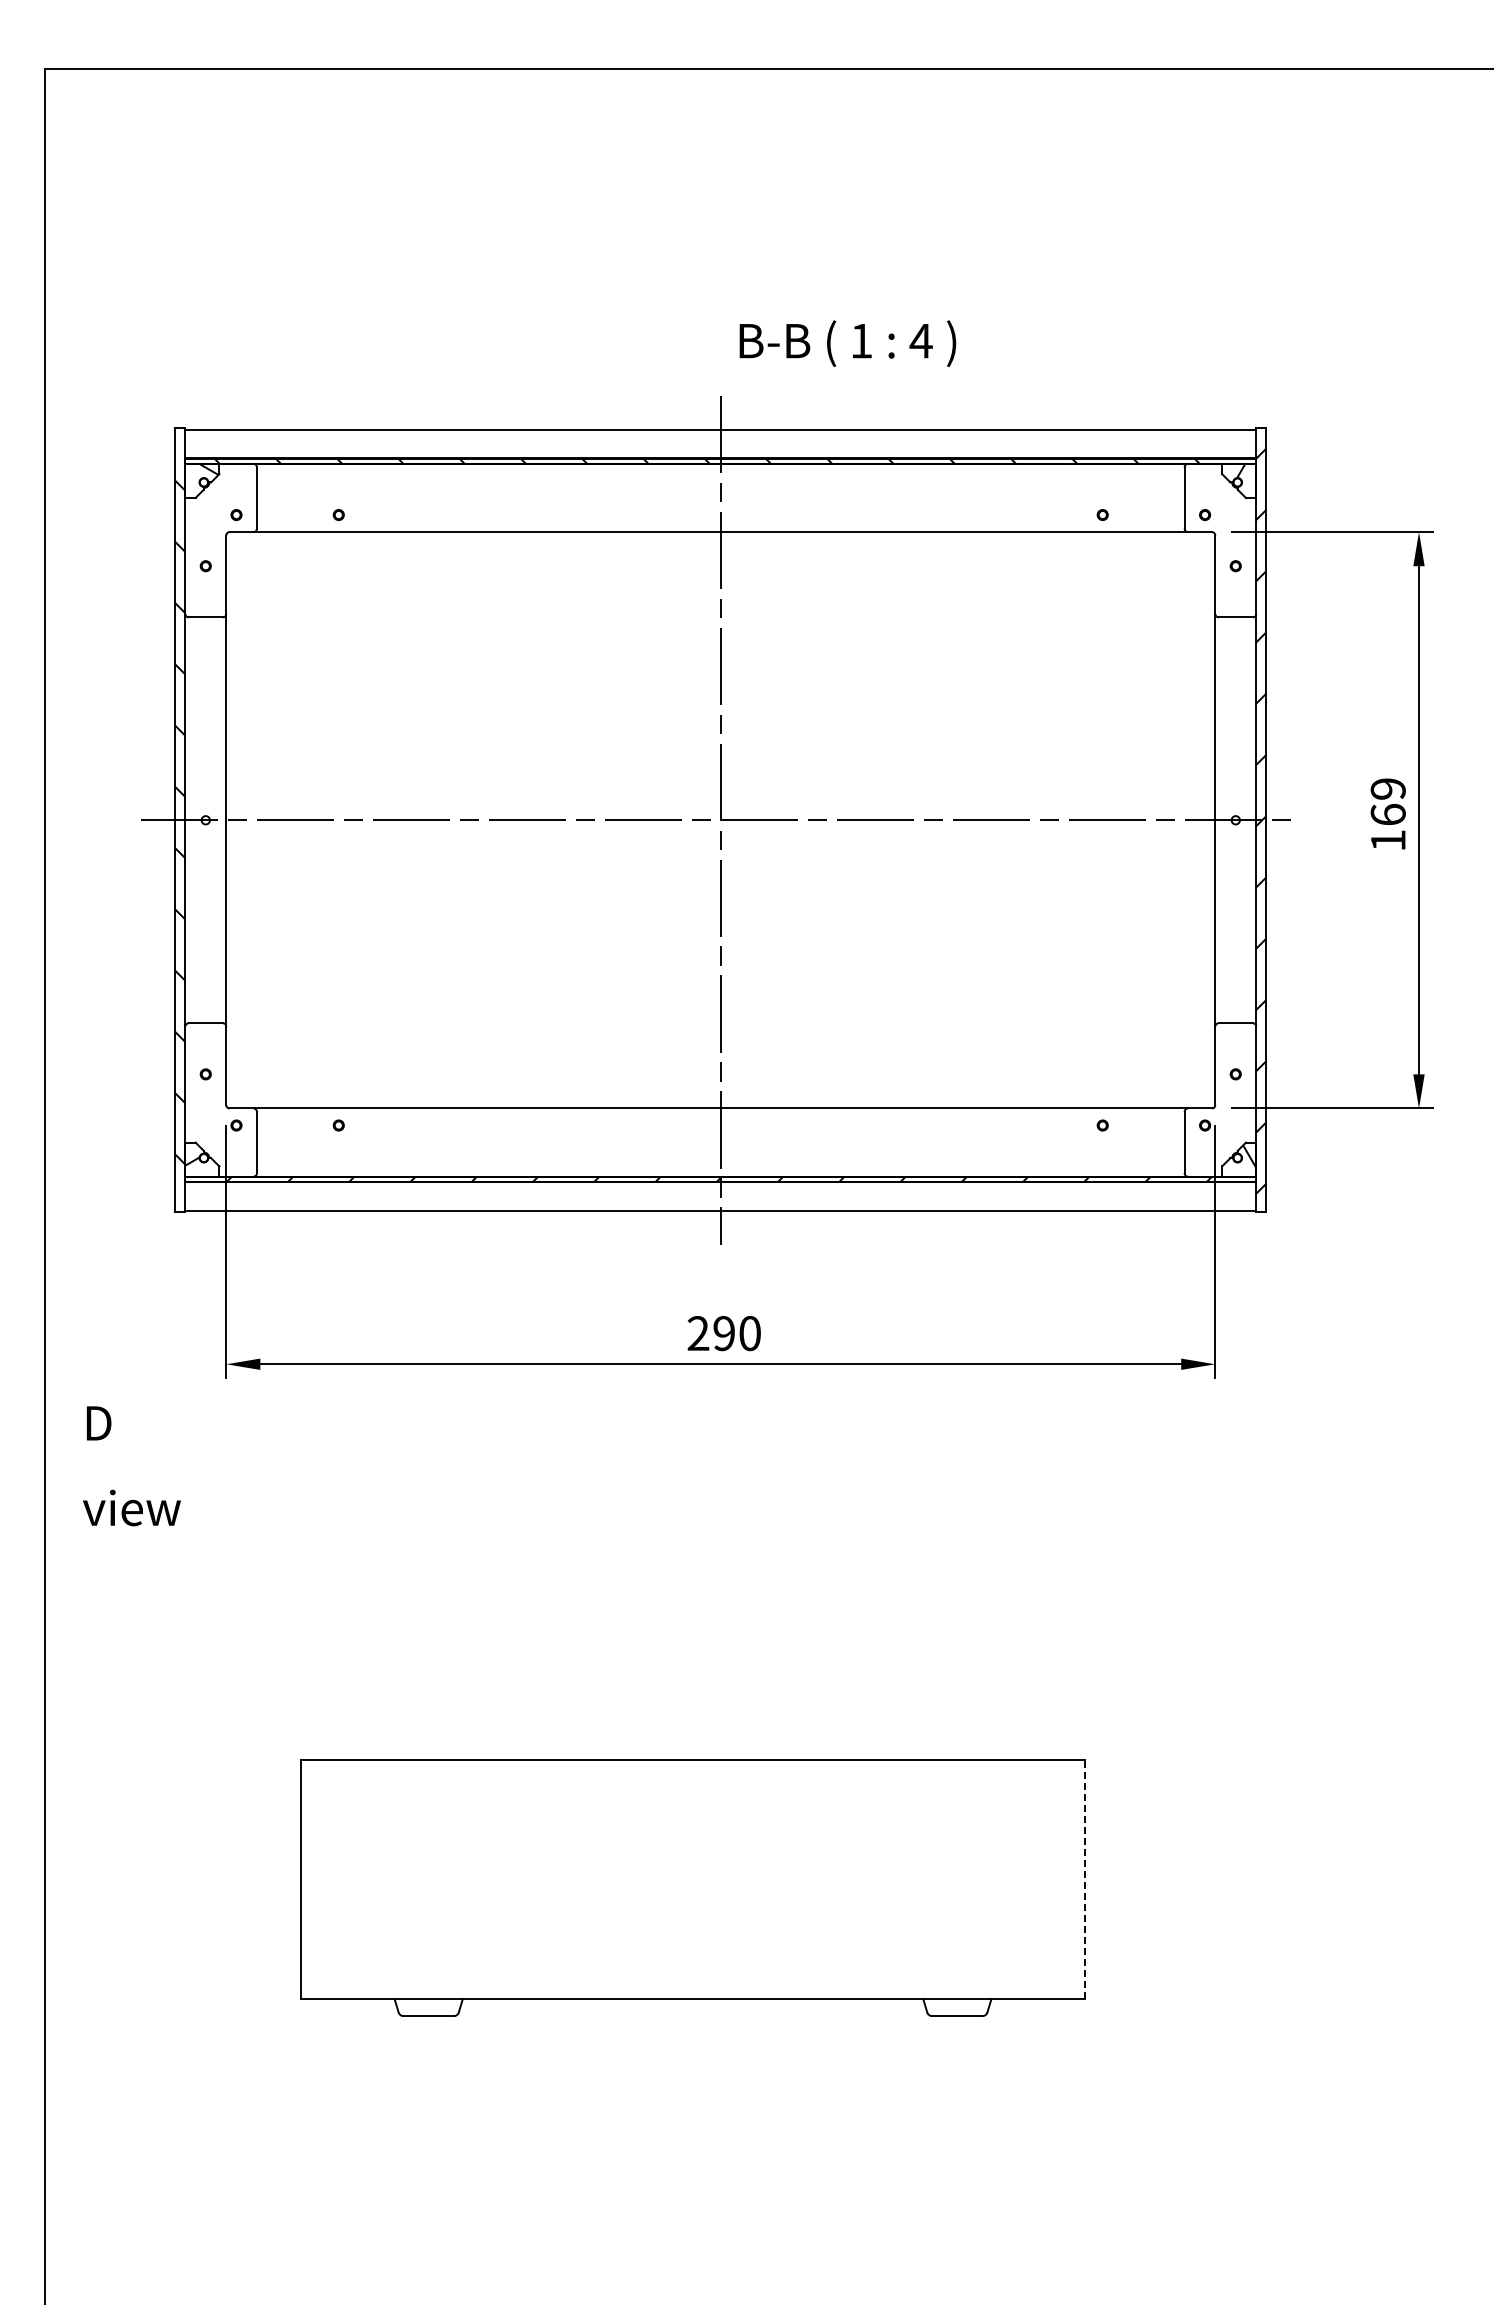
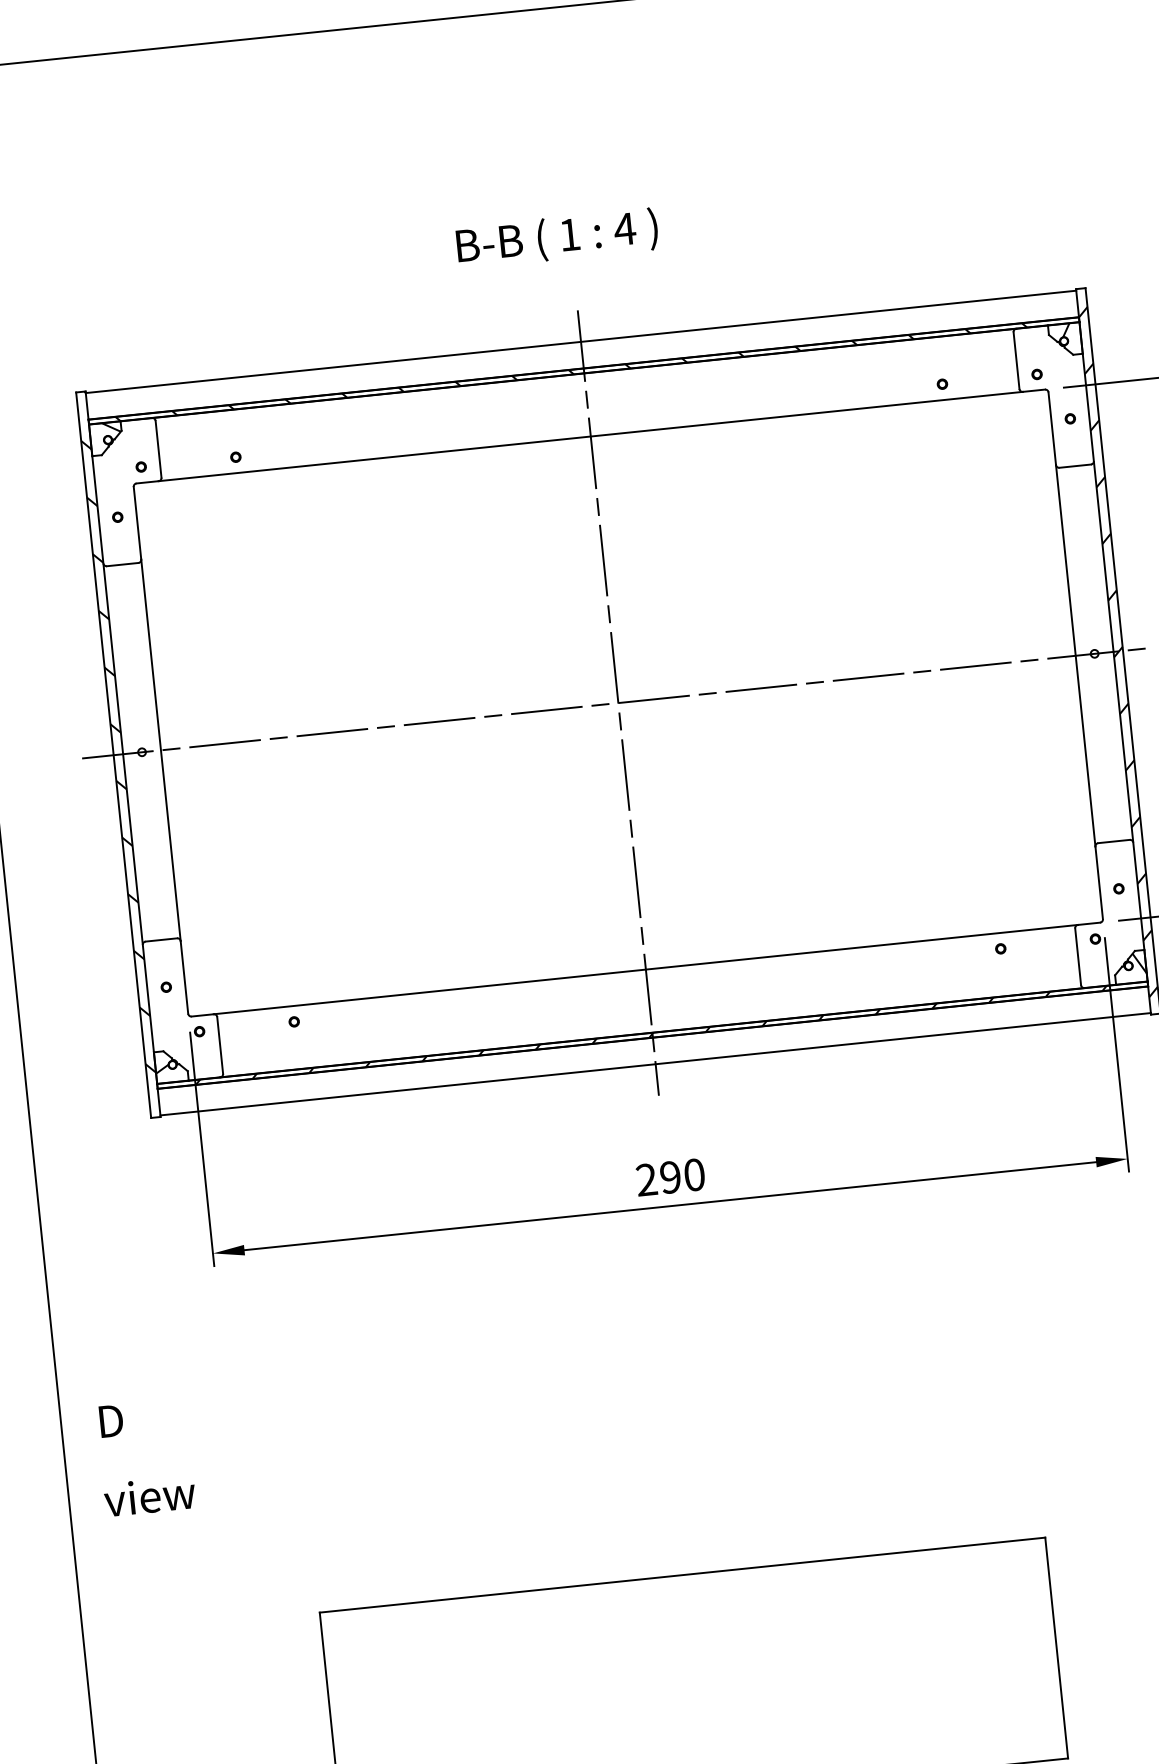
text: (847, 343) -> (556, 238), moved
text: (131, 1466) -> (145, 1457), moved
line: (1085, 1879) -> (1056, 1647), dashed -> solid

